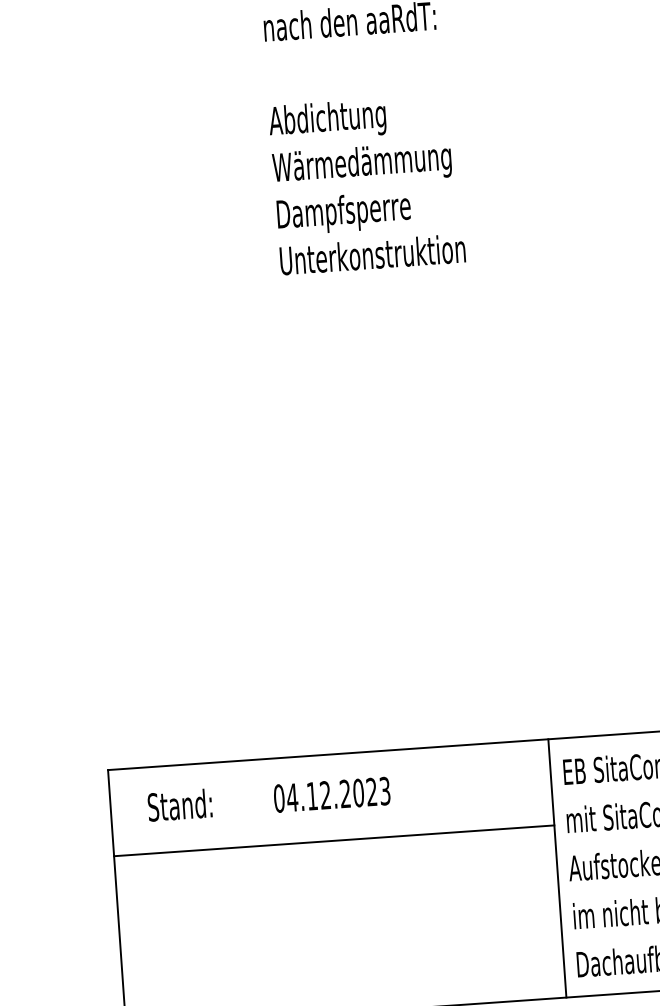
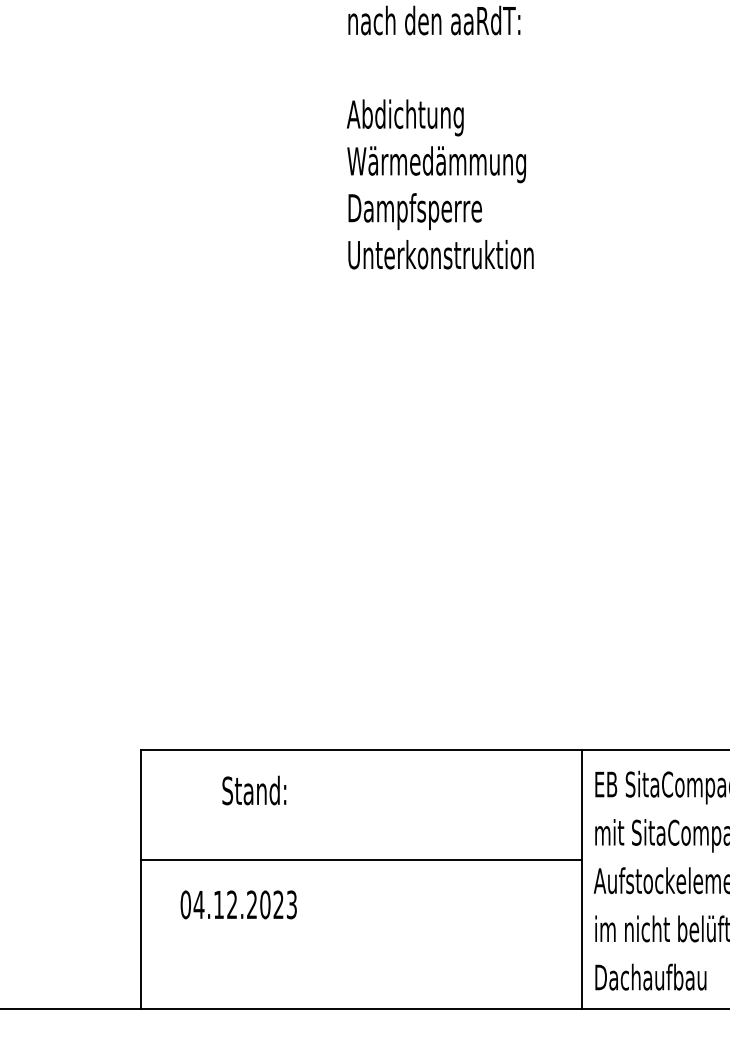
text: (331, 794) -> (238, 904), moved
text: (180, 805) -> (254, 790), moved
line: (334, 840) -> (361, 859), moved

